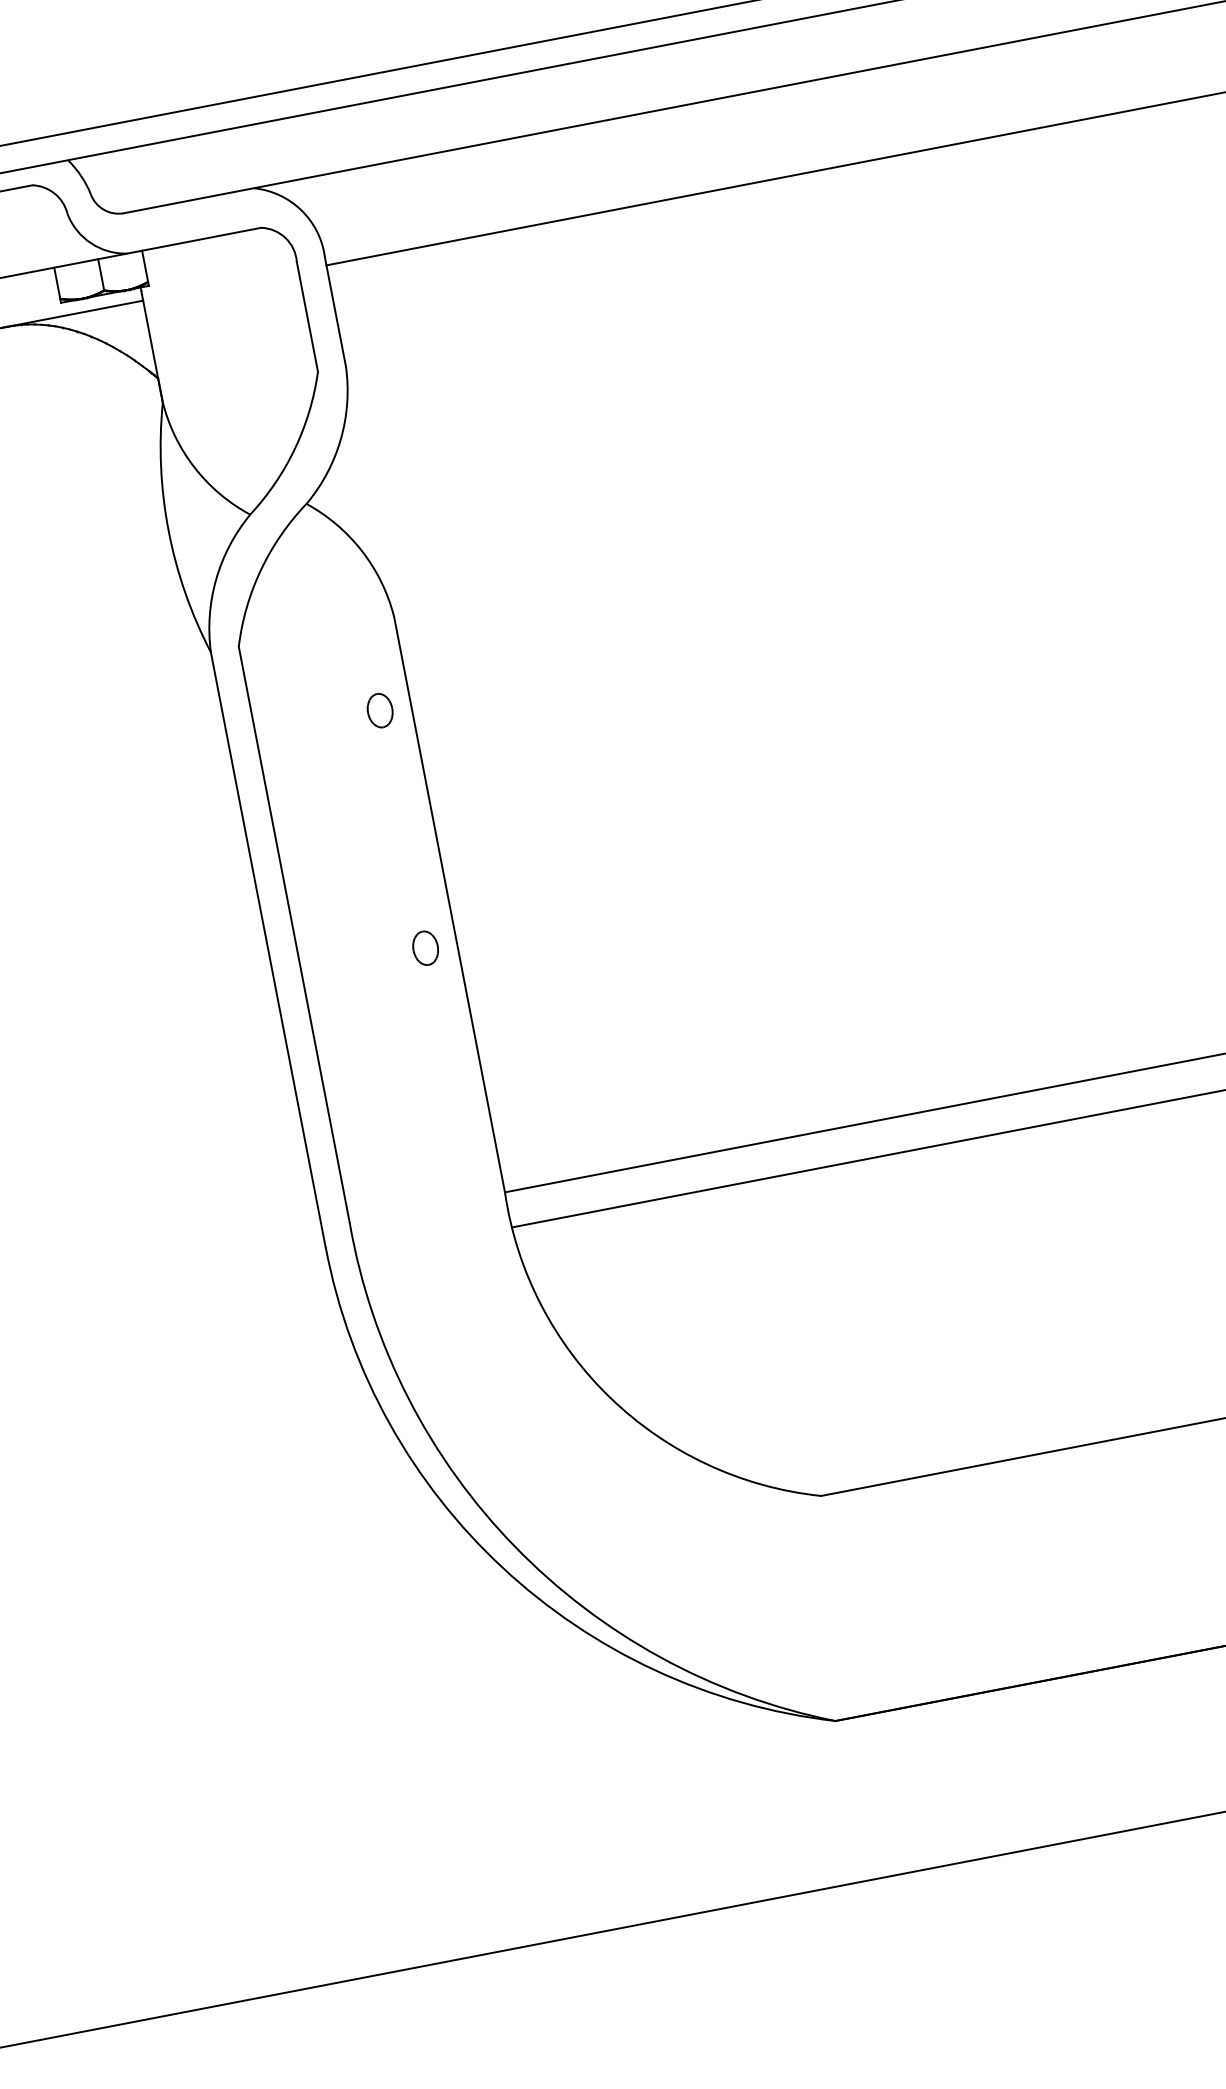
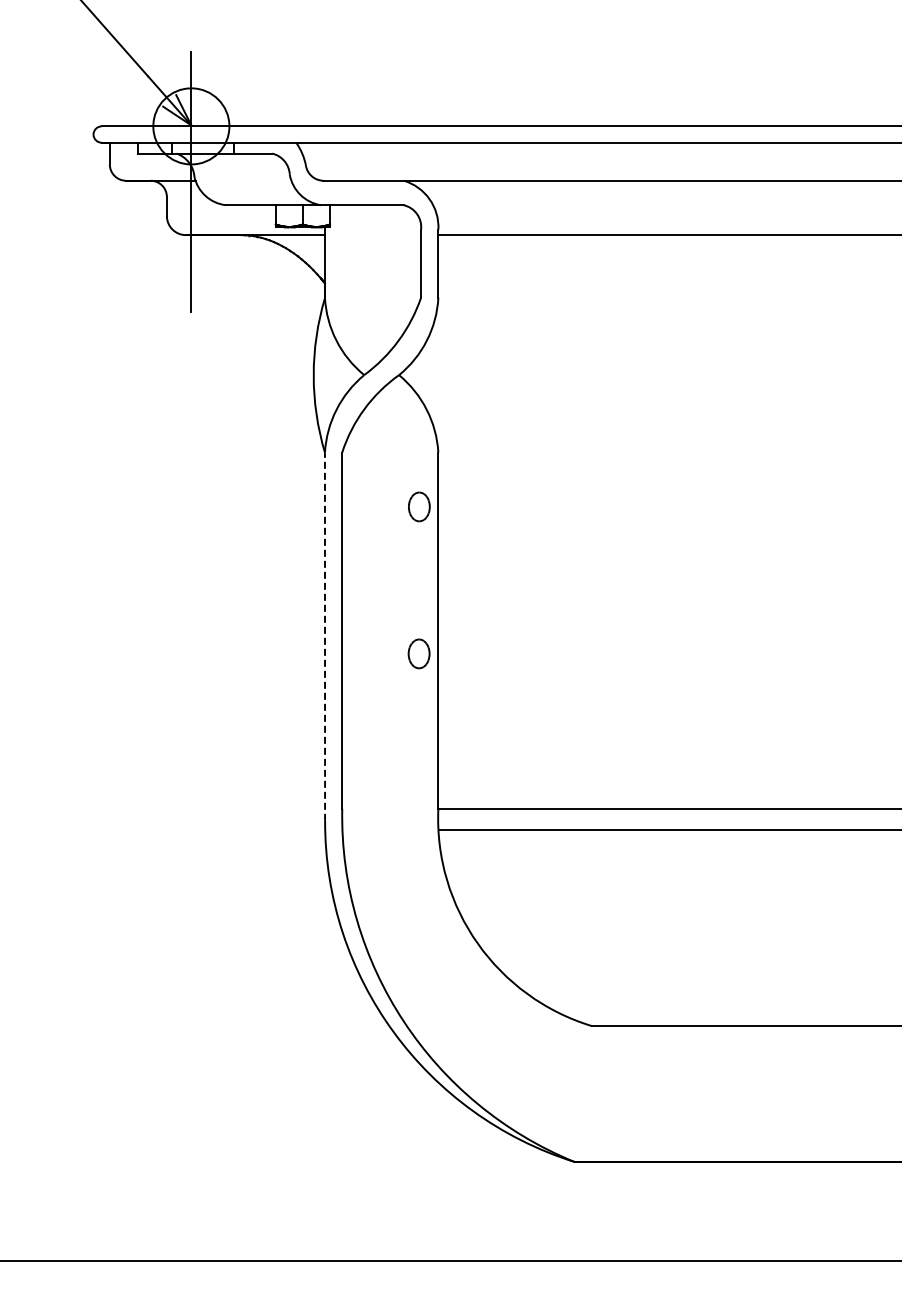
part: (378, 710) -> (418, 506), size x1.4
part: (424, 947) -> (418, 653), size x1.4
line: (268, 949) -> (325, 636), solid -> dashed

